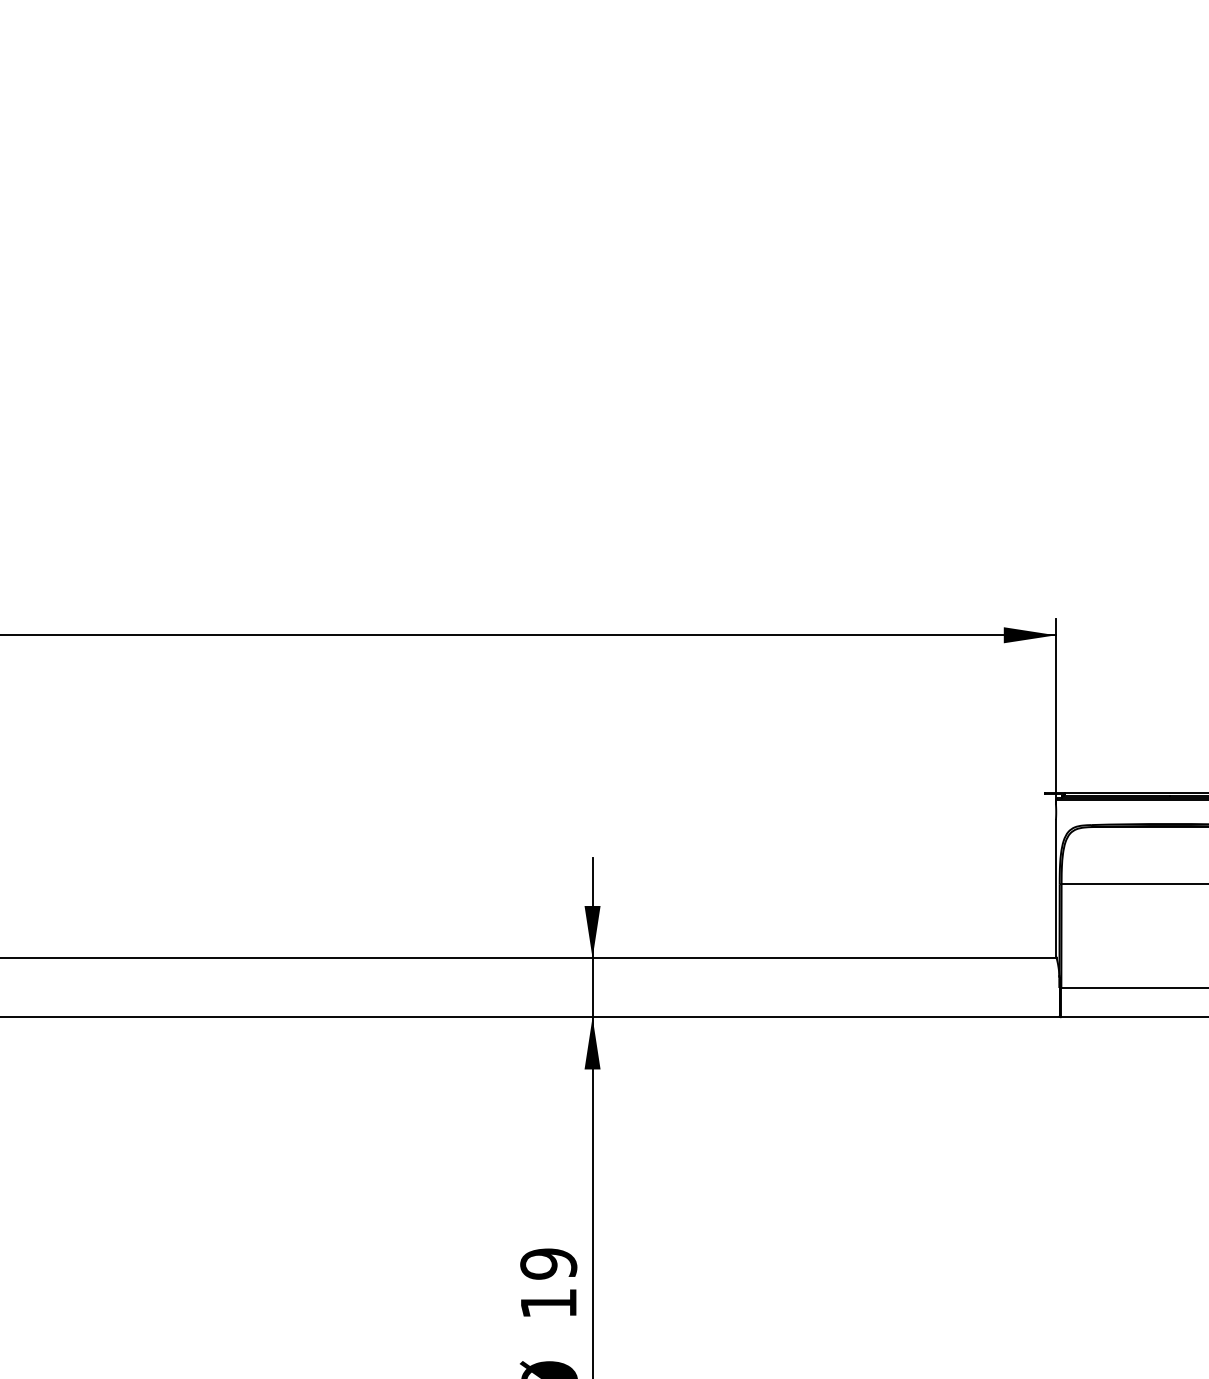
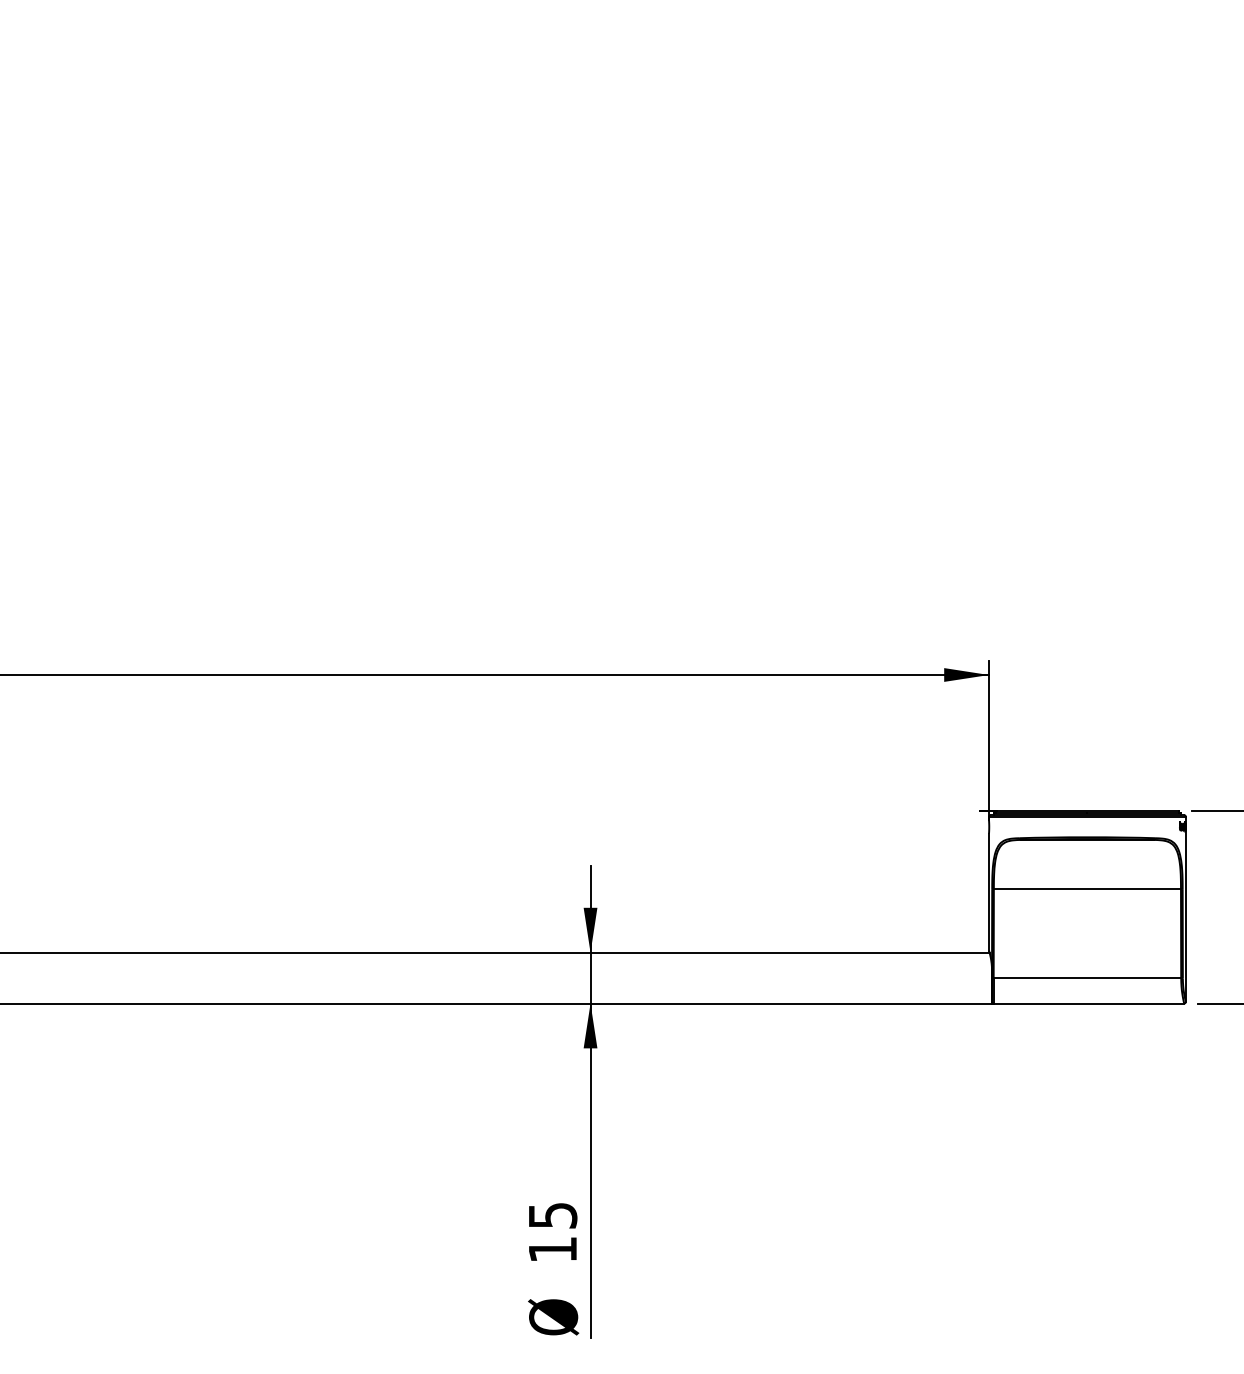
text: (548, 1263) -> (552, 1215), 19 -> 15

